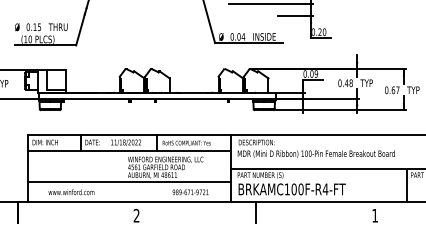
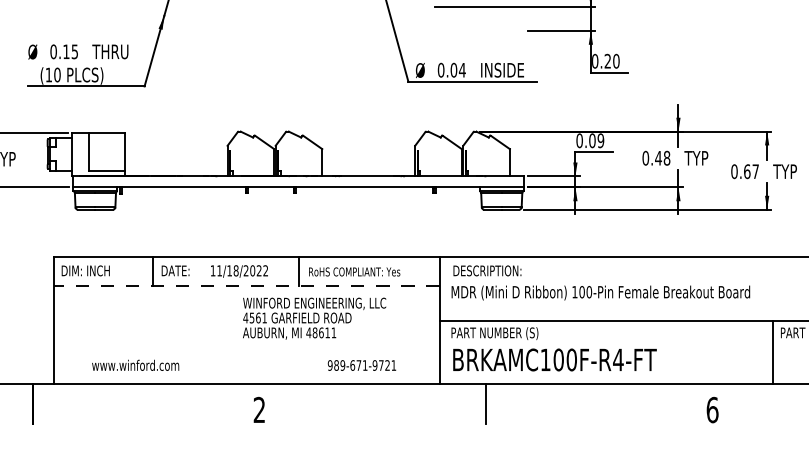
line: (129, 150) -> (245, 286), solid -> dashed
line: (129, 182) -> (245, 346), removed
text: (375, 215) -> (713, 409), 1 -> 6

